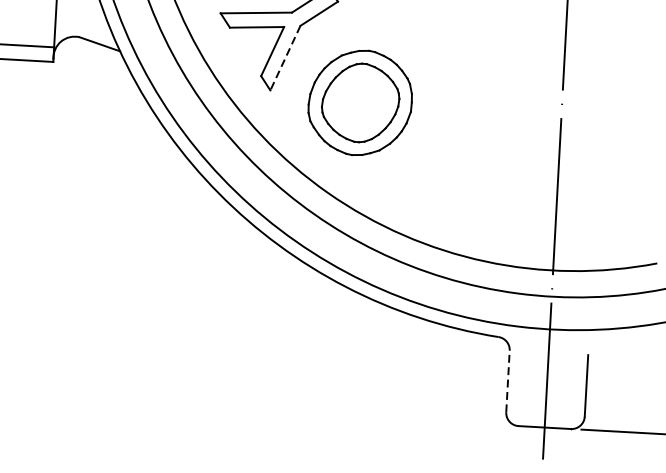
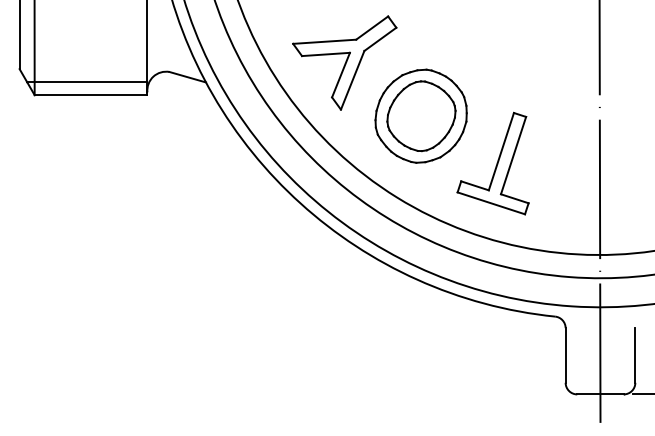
line: (285, 58) -> (352, 80), dashed -> solid
part: (437, 160) -> (492, 163), added
line: (507, 380) -> (565, 354), dashed -> solid

